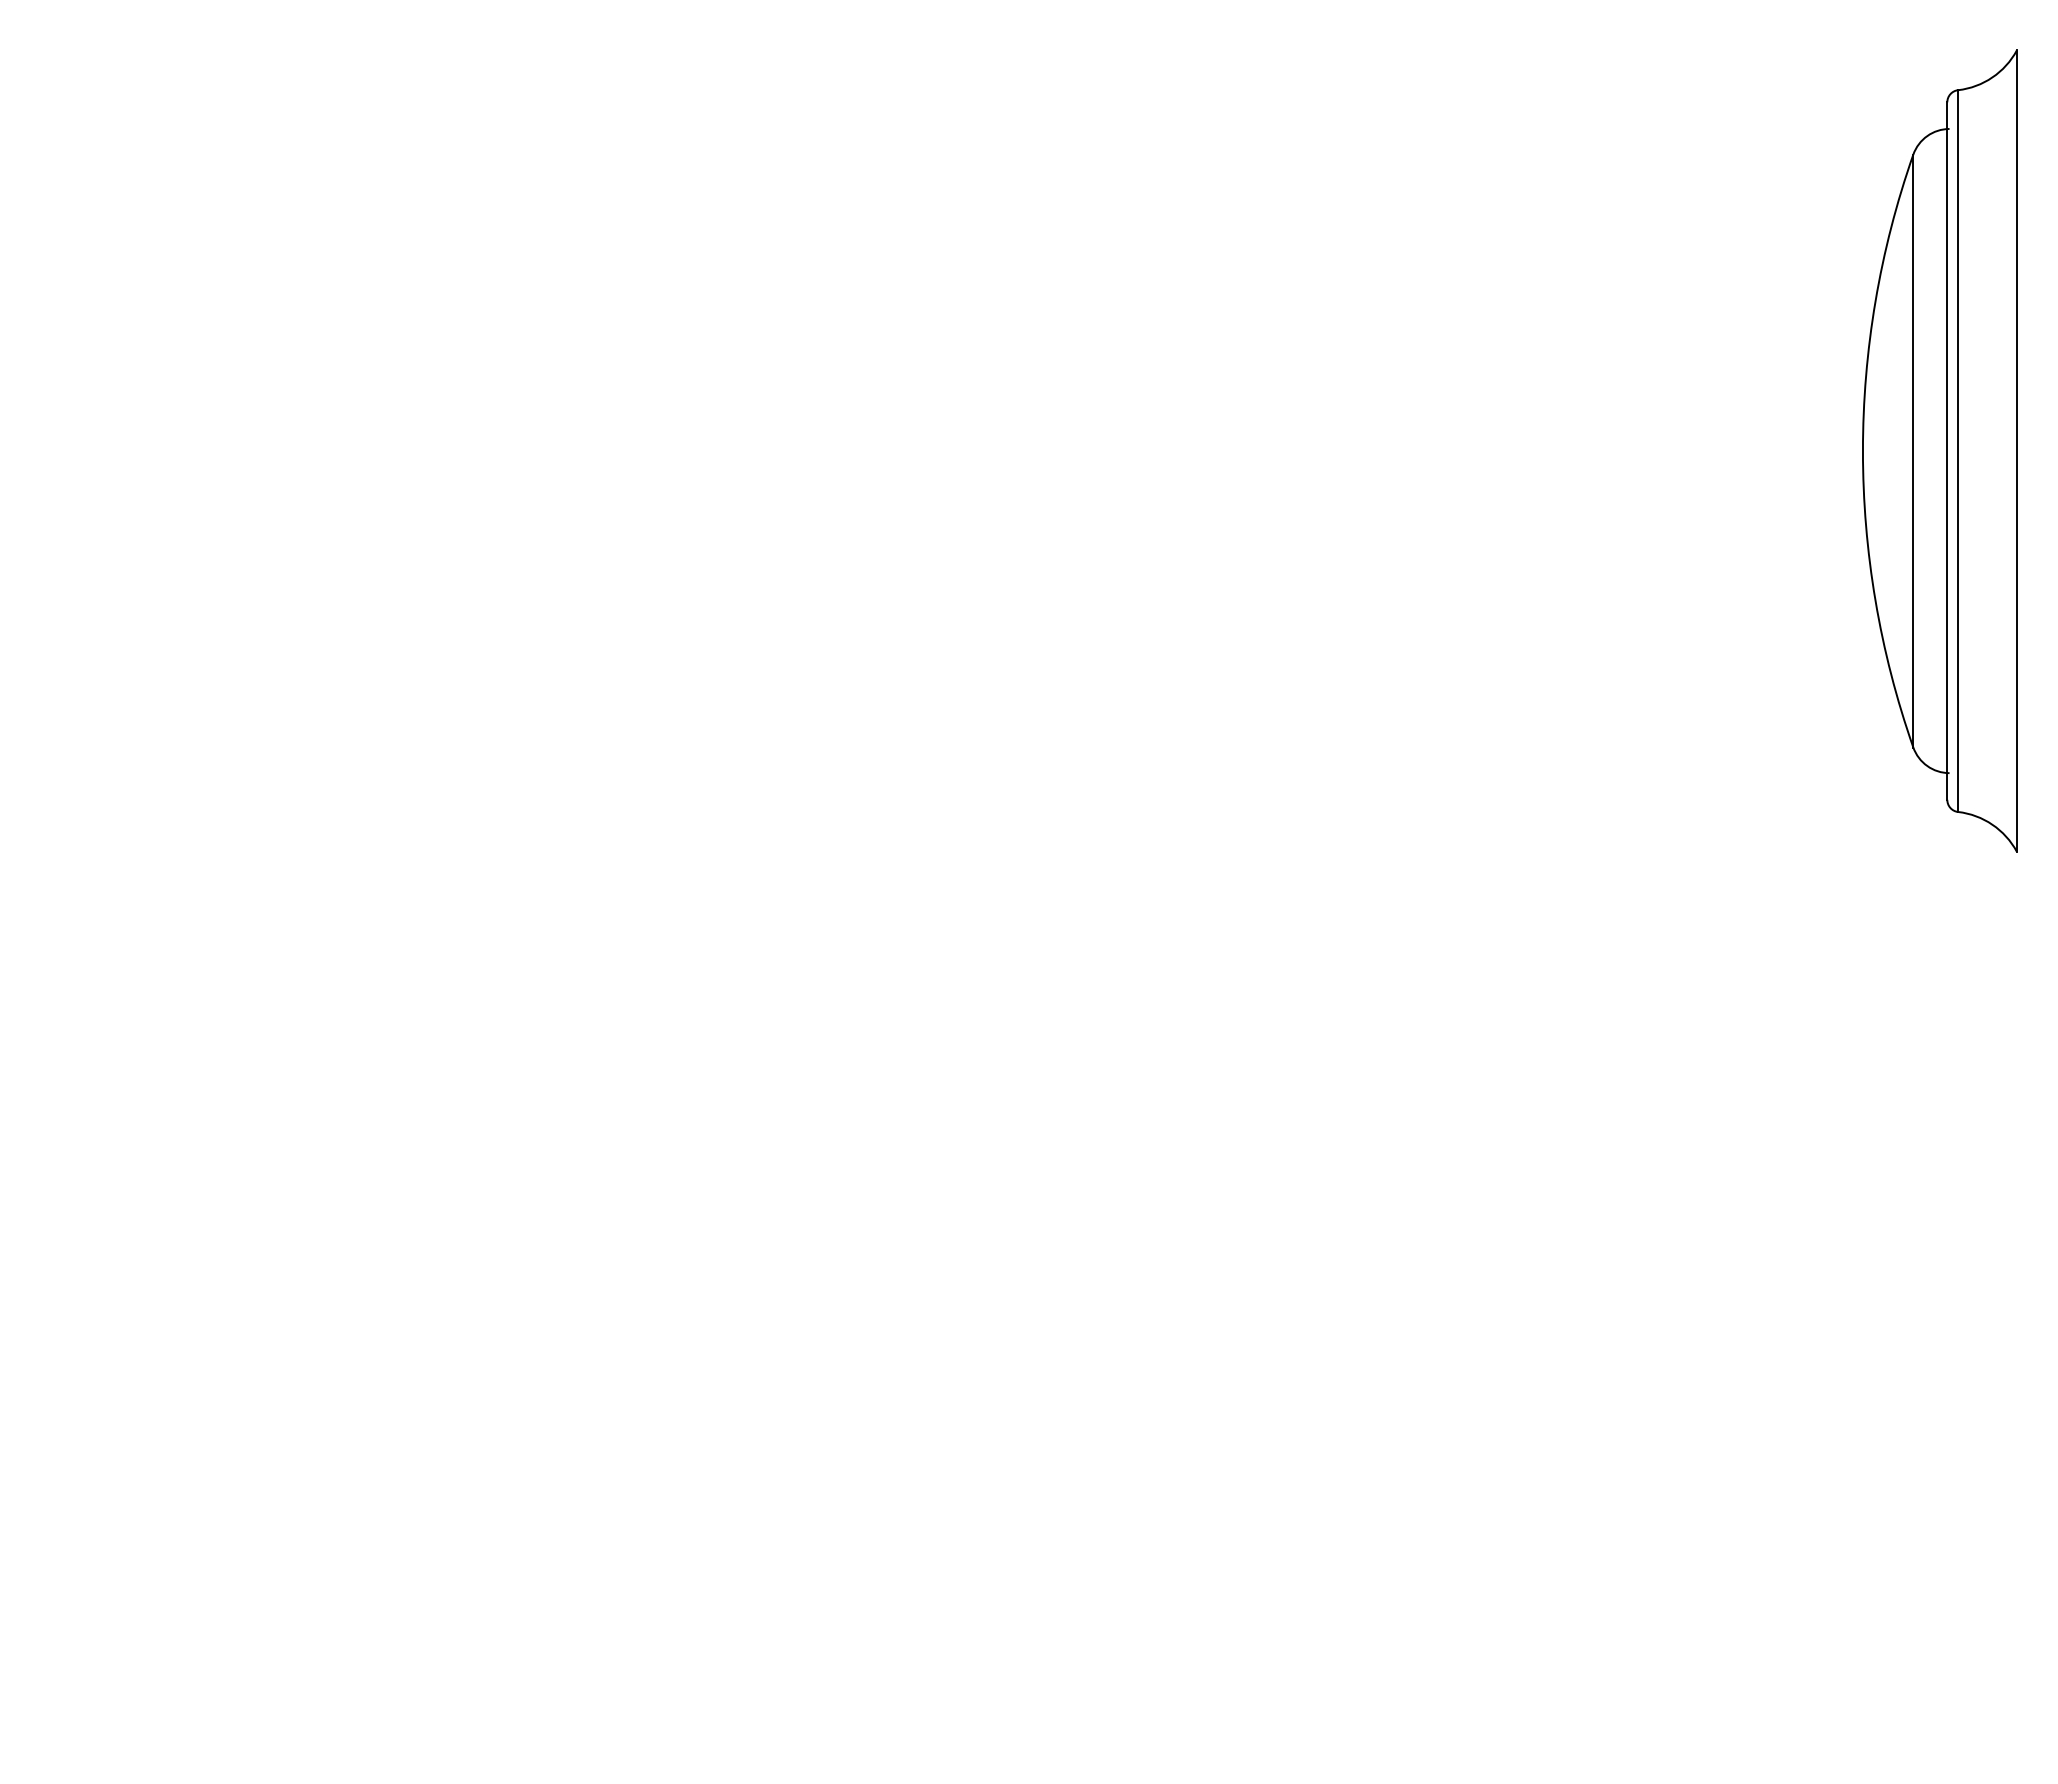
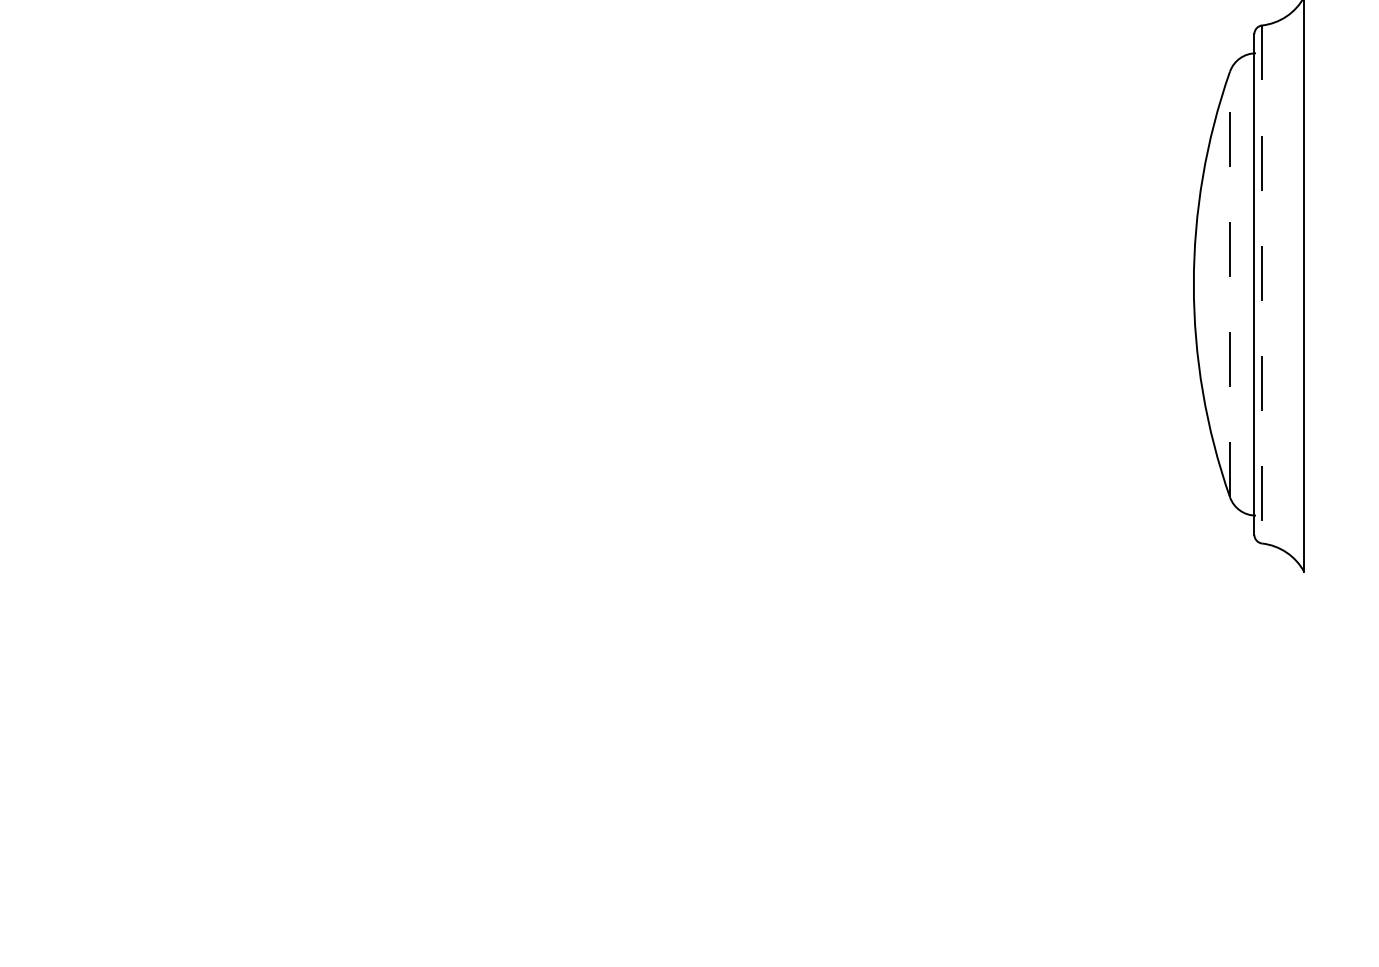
line: (1913, 450) -> (1230, 284), solid -> dashed
line: (1958, 451) -> (1262, 284), solid -> dashed

